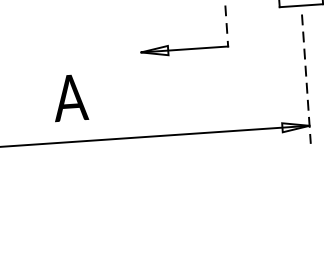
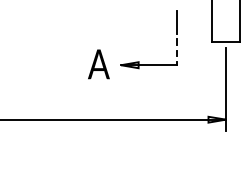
line: (305, 79) -> (225, 89), dashed -> solid
text: (69, 98) -> (98, 64), moved

